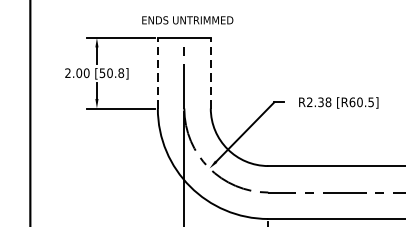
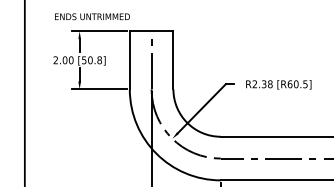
text: (187, 19) -> (92, 16), moved
line: (157, 72) -> (129, 59), dashed -> solid
line: (210, 72) -> (173, 59), dashed -> solid

